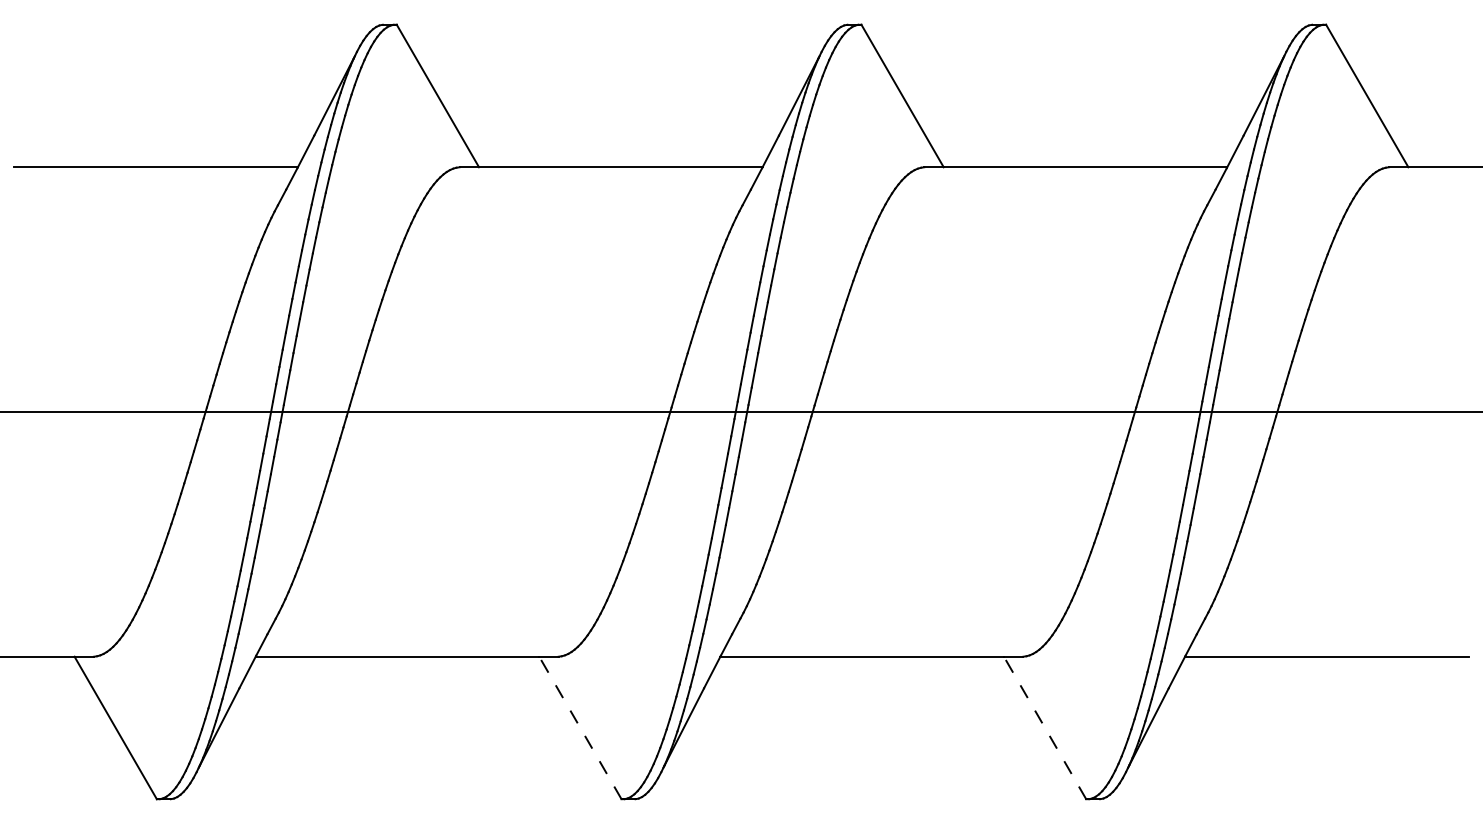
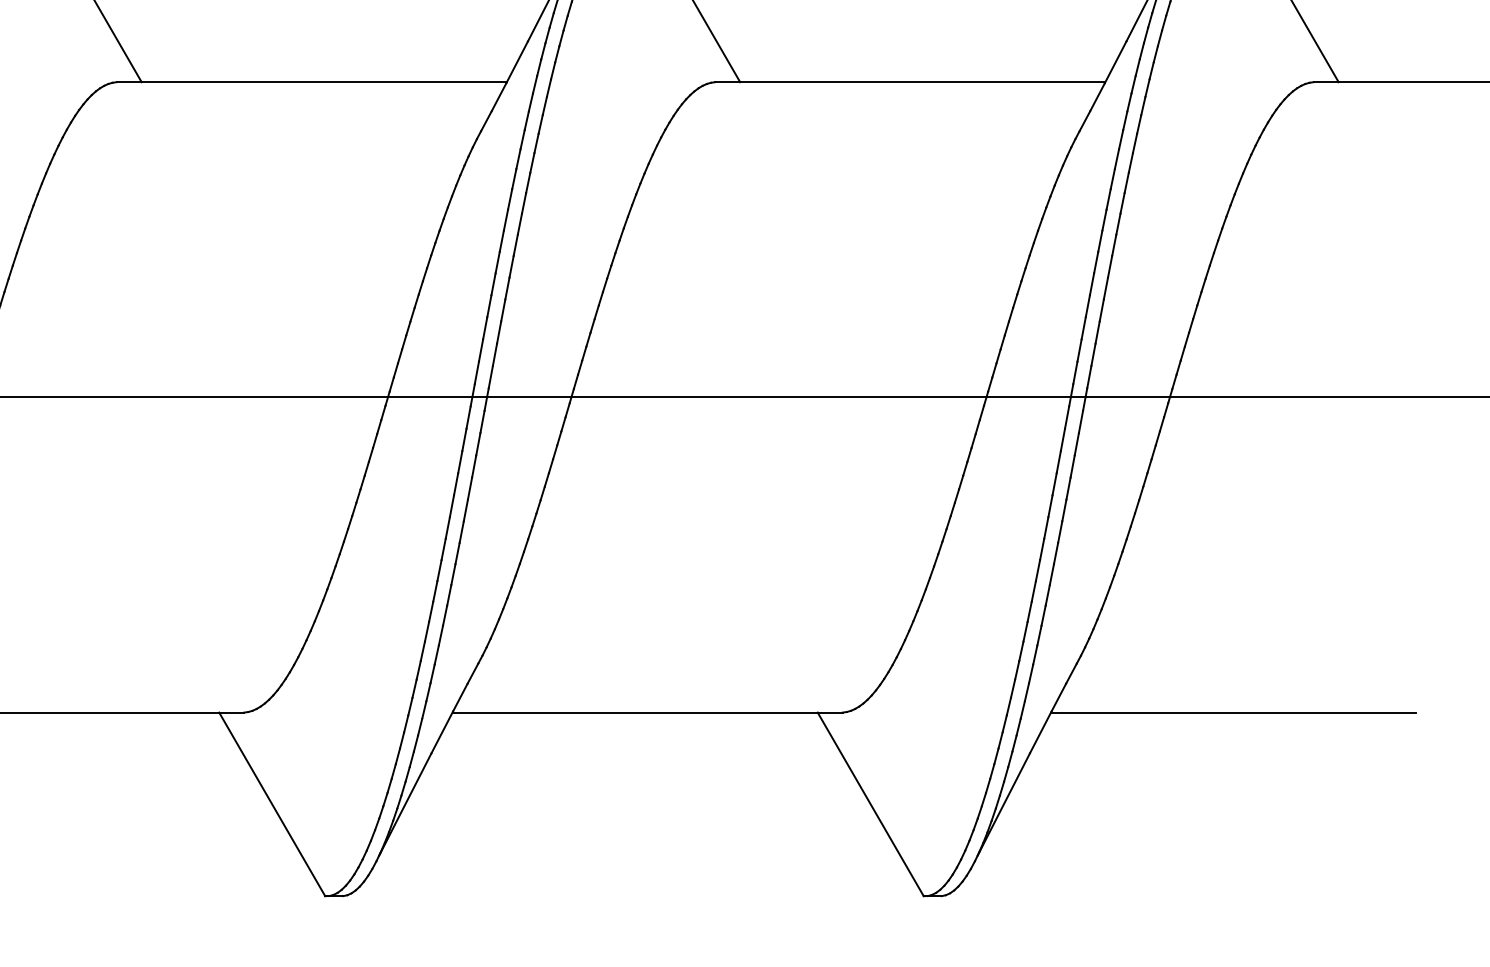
line: (580, 727) -> (272, 803), dashed -> solid
line: (1044, 727) -> (869, 803), dashed -> solid

